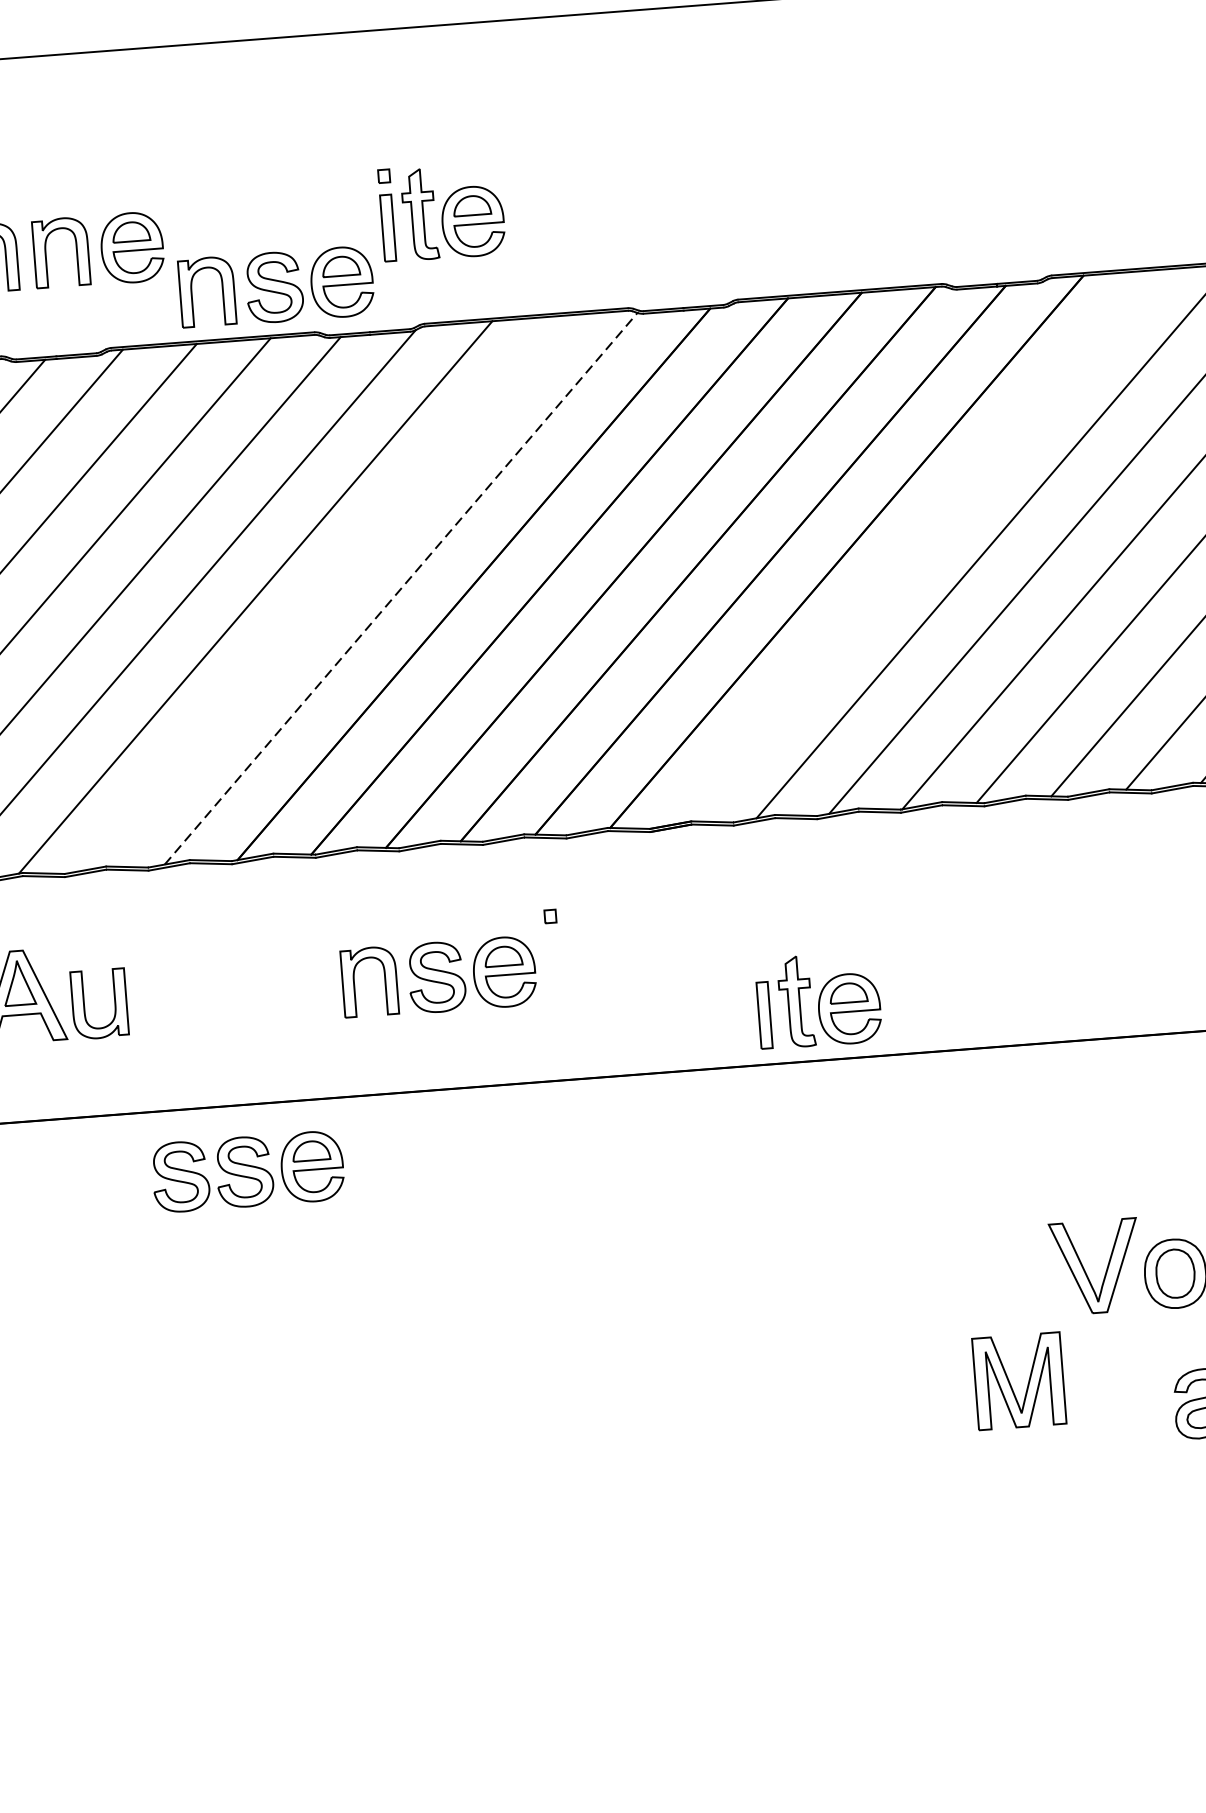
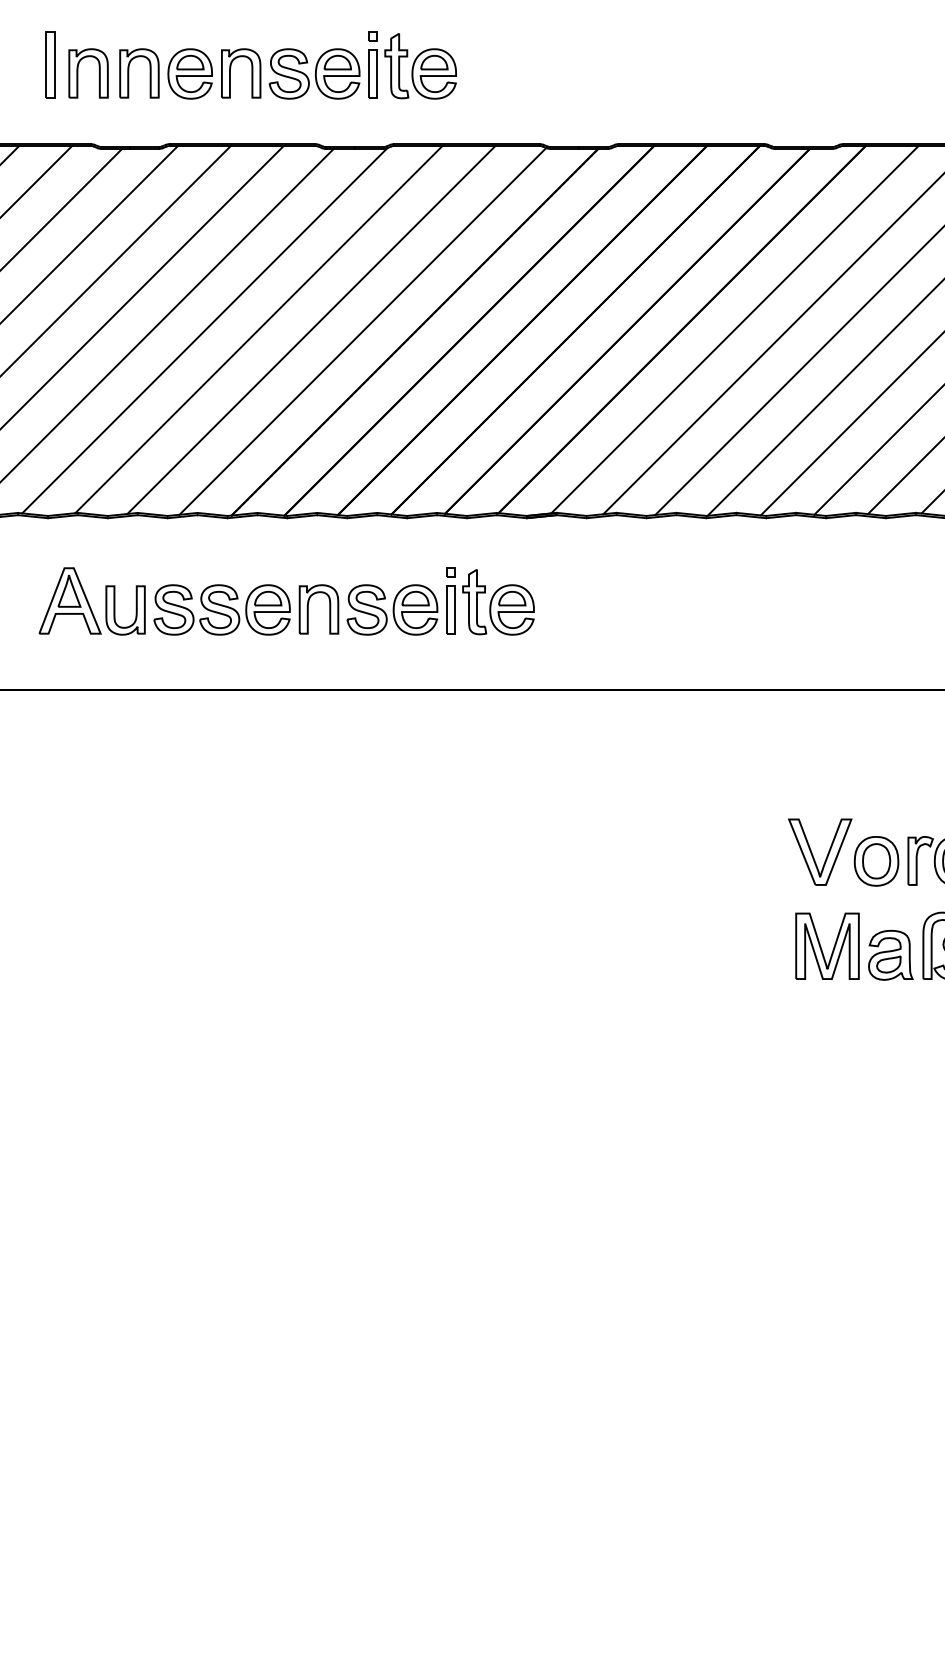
part: (276, 286) -> (290, 73), moved
line: (919, 546) -> (734, 329), added
line: (401, 588) -> (363, 331), dashed -> solid
line: (329, 591) -> (311, 329), added
part: (818, 1000) -> (490, 602), moved
part: (247, 1171) -> (221, 609), moved
part: (1010, 1382) -> (821, 946), moved

